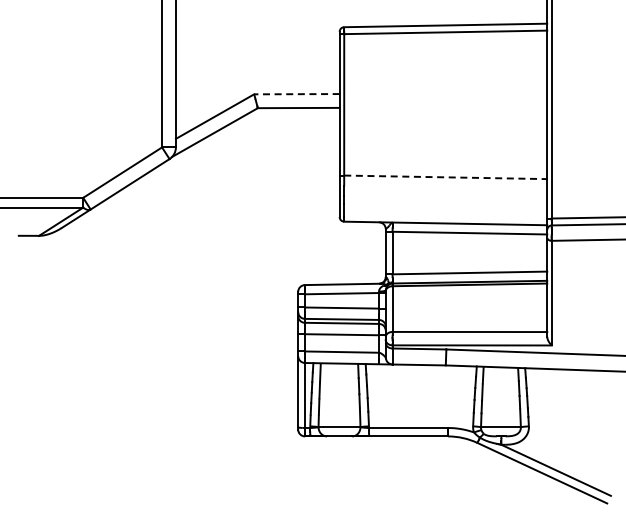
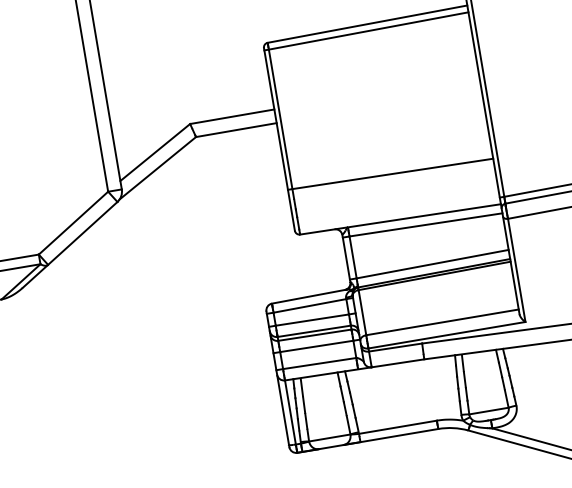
line: (296, 94) -> (231, 117), dashed -> solid
line: (445, 177) -> (392, 174), dashed -> solid

